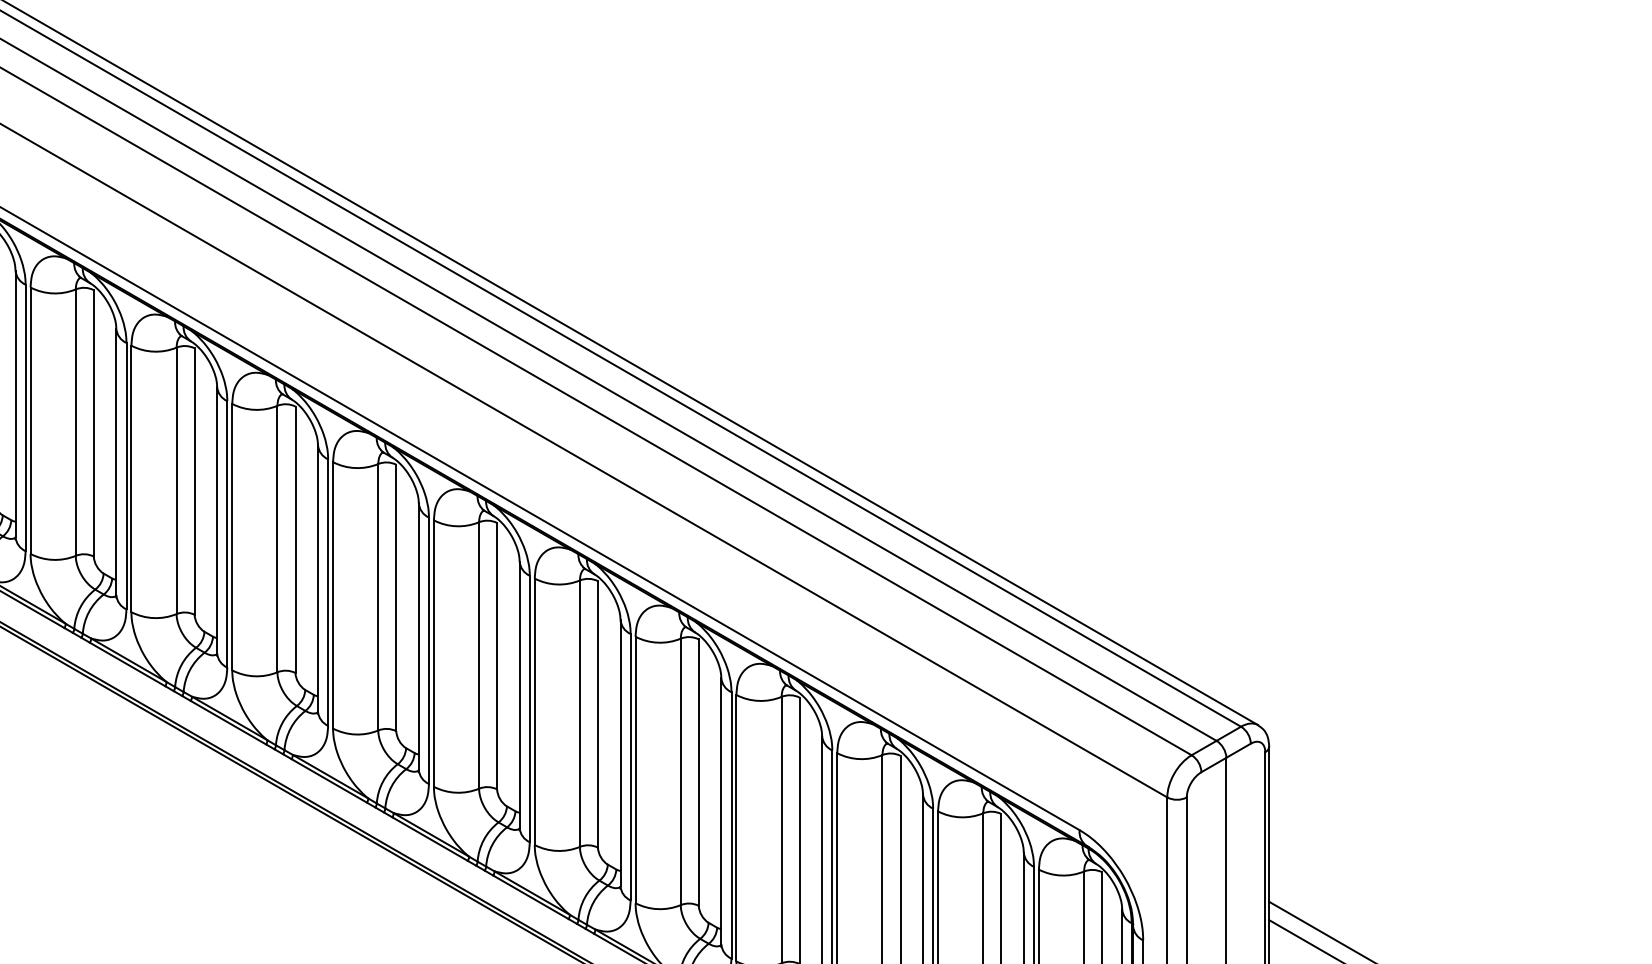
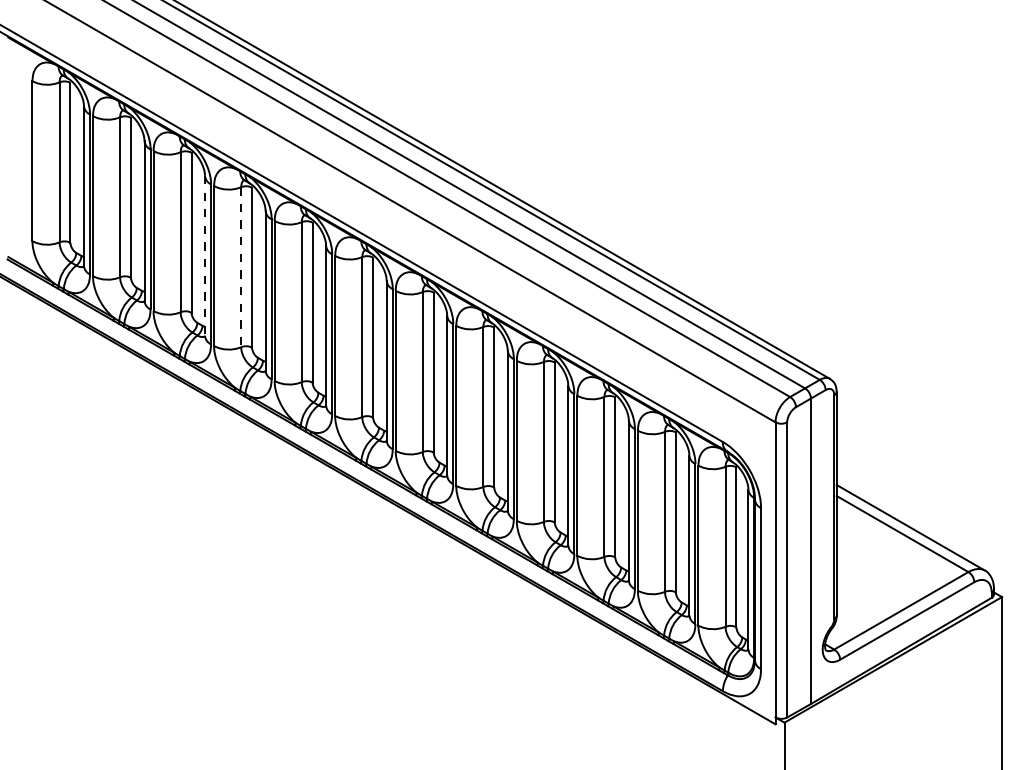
line: (217, 519) -> (205, 255), solid -> dashed
line: (277, 539) -> (241, 267), solid -> dashed

